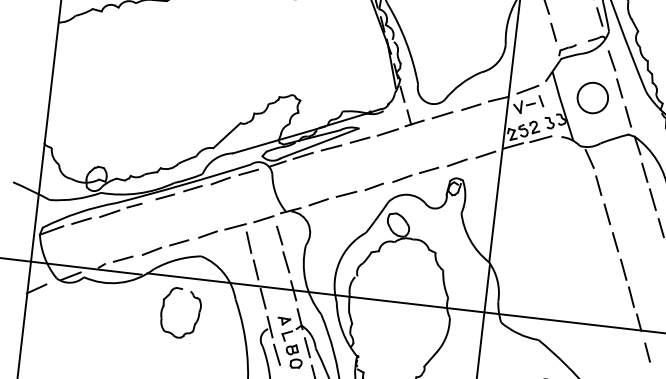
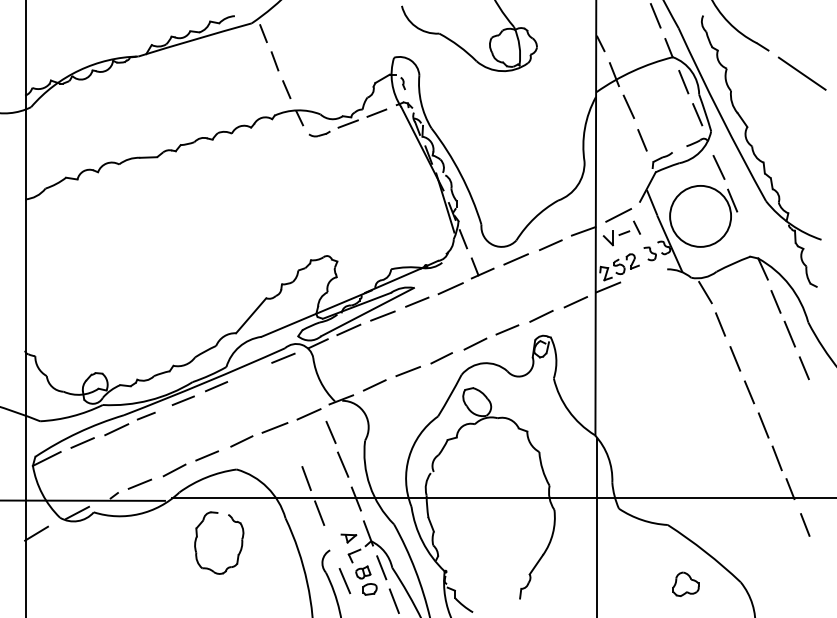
circle: (592, 98) -> (700, 216), size x1.6
line: (628, 116) -> (747, 234), removed
line: (540, 138) -> (641, 274), removed
line: (220, 180) -> (249, 372), removed
line: (248, 242) -> (293, 445), removed
line: (269, 326) -> (331, 547), removed

